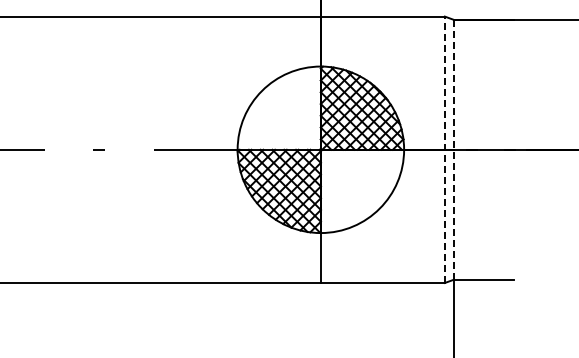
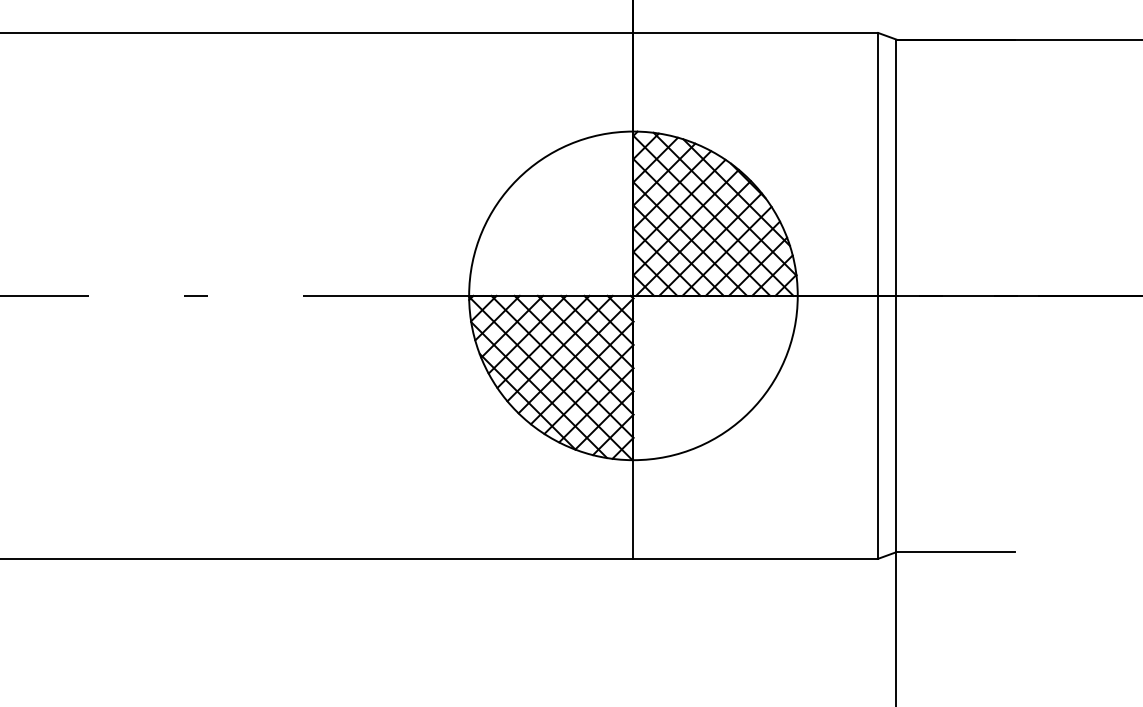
line: (444, 149) -> (877, 295), dashed -> solid
line: (454, 149) -> (897, 295), dashed -> solid

